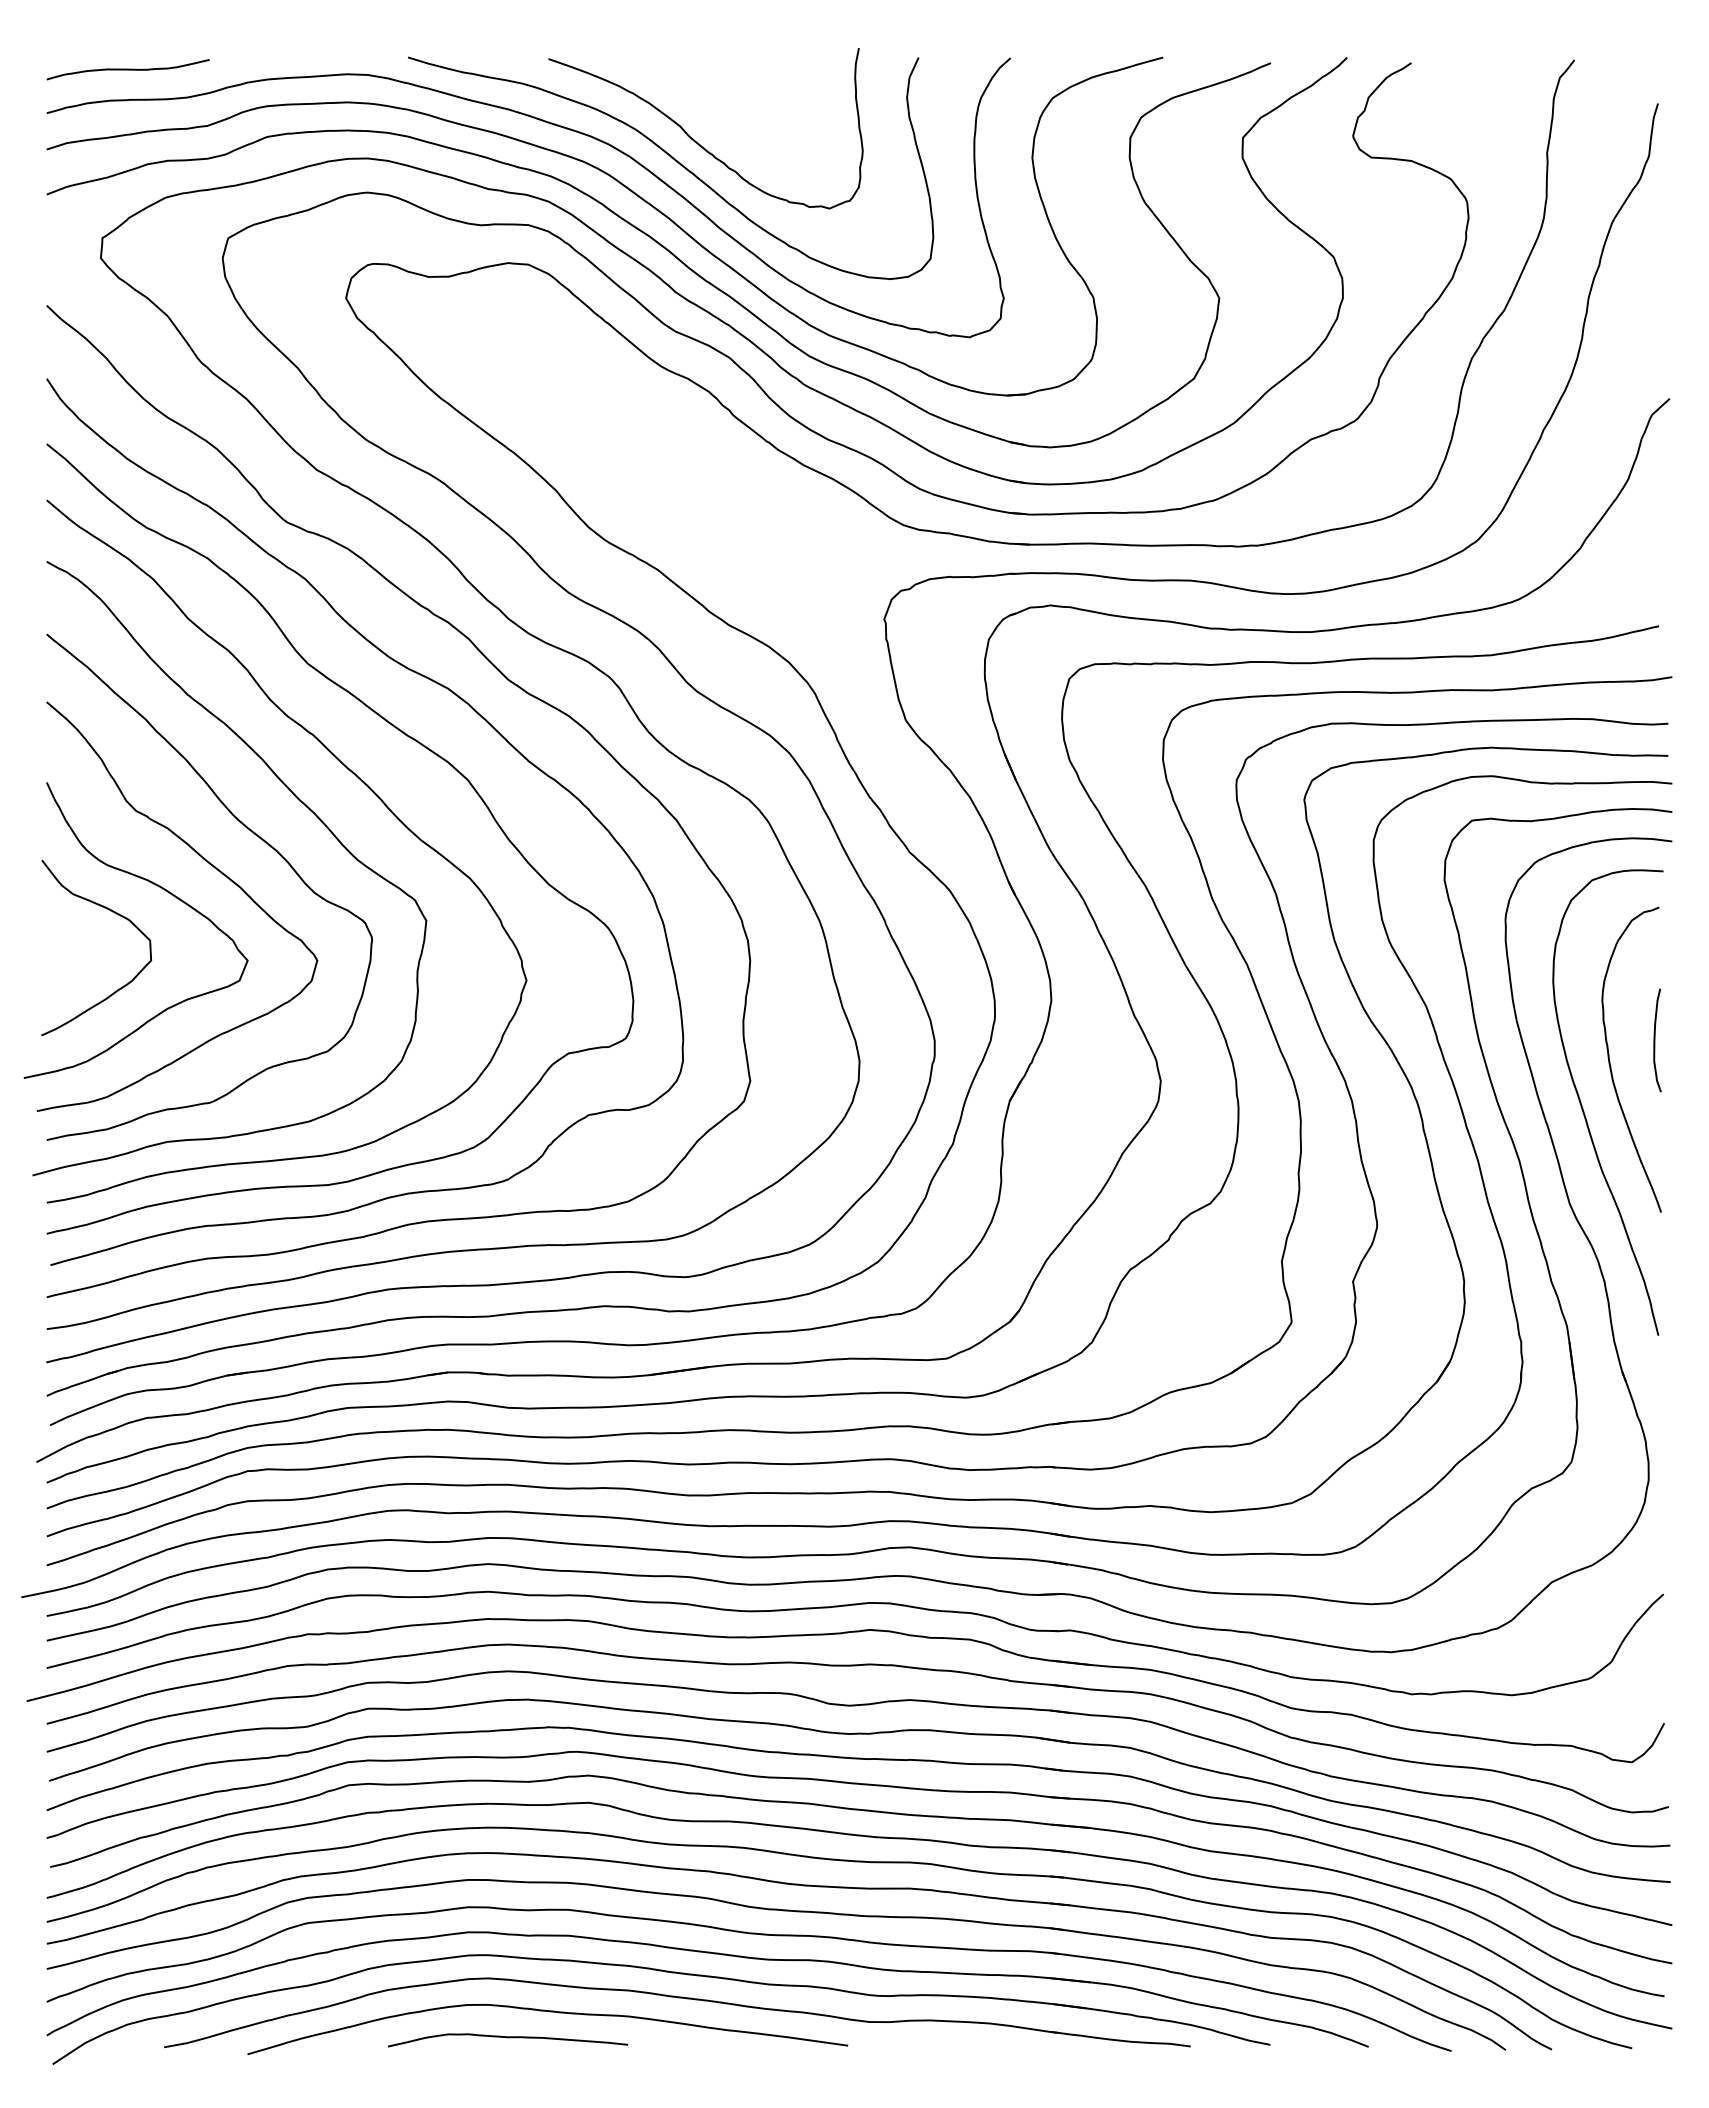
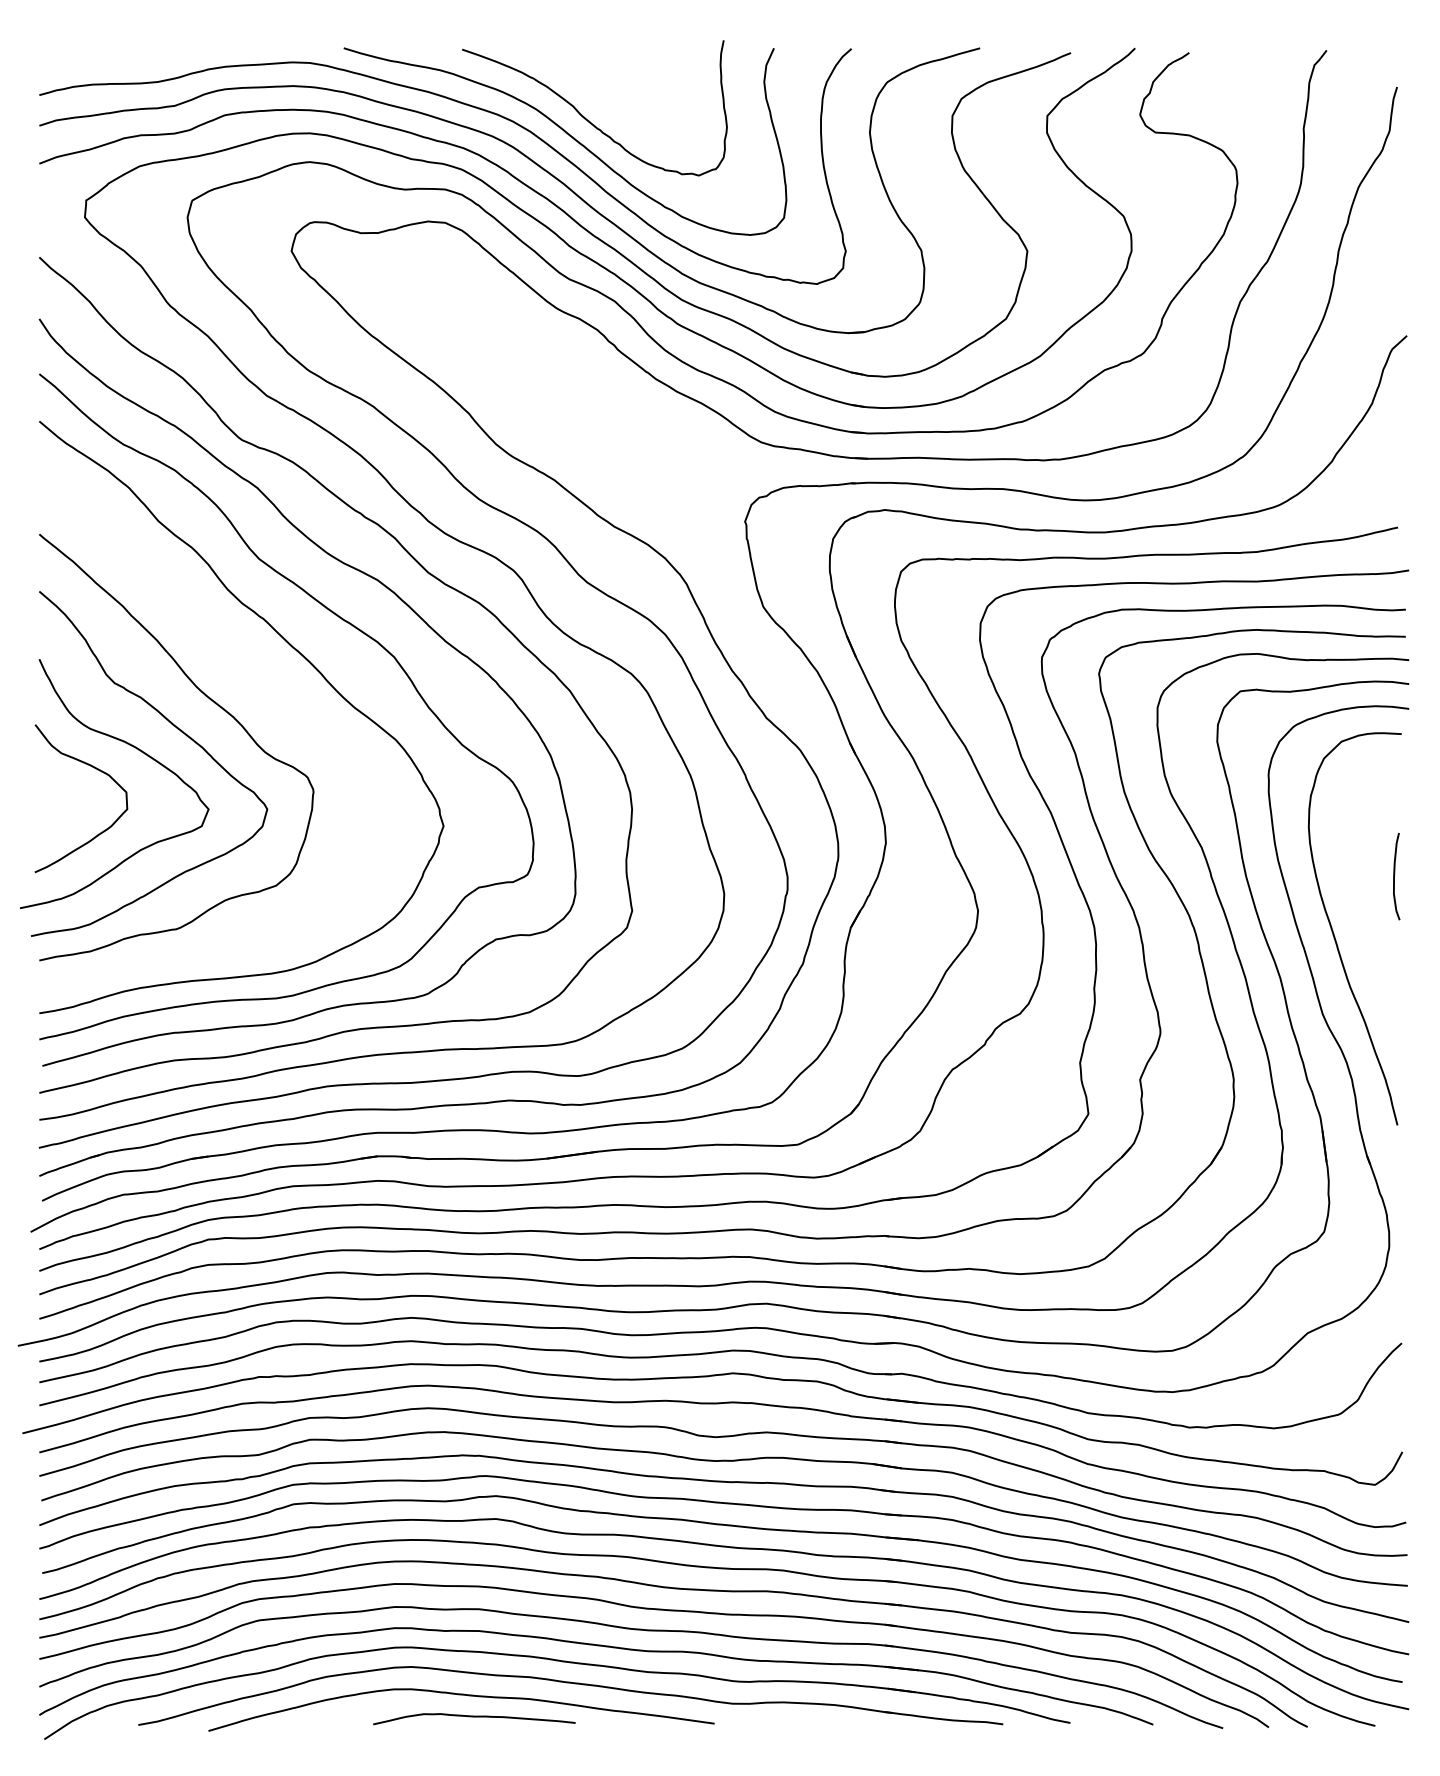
curve: (127, 69) -> (107, 58), removed
curve: (297, 799) -> (250, 673), removed
curve: (1610, 1061) -> (1357, 894), removed
curve: (508, 2038) -> (474, 1717), moved

